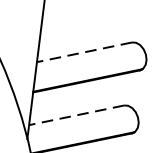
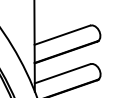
line: (82, 52) -> (61, 35), dashed -> solid
line: (76, 114) -> (62, 73), dashed -> solid

